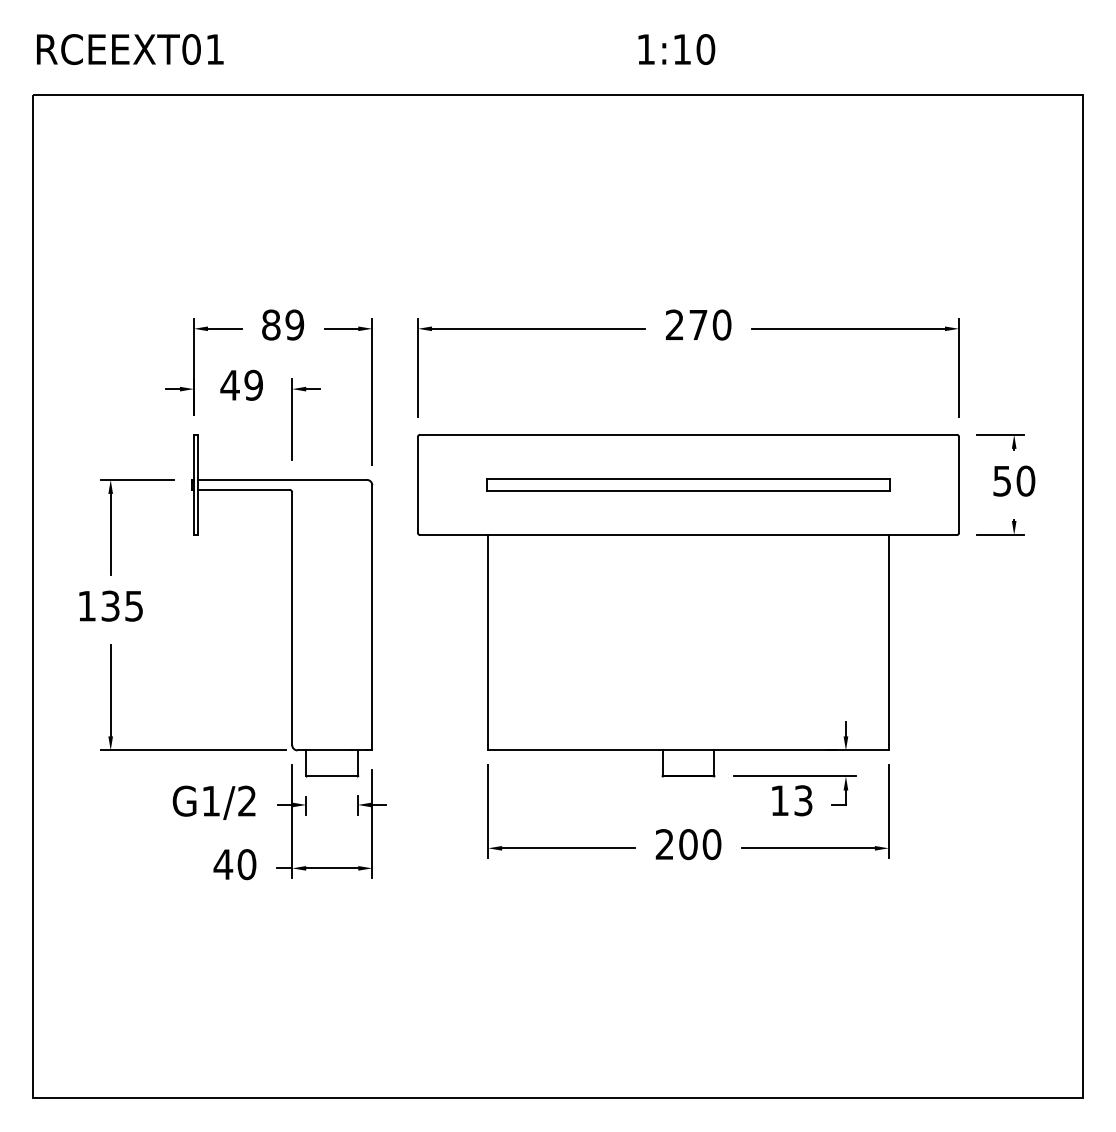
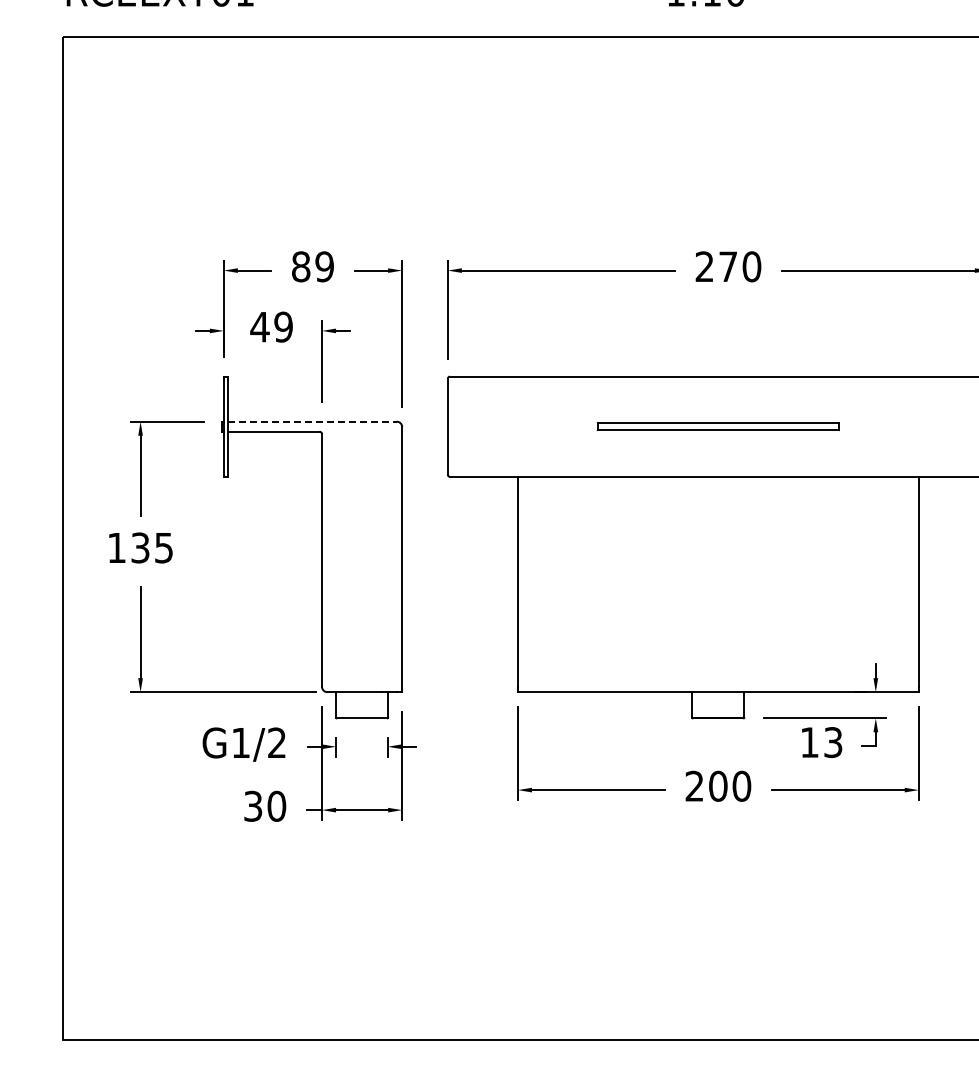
line: (282, 479) -> (312, 421), solid -> dashed
part: (688, 484) -> (718, 426), size x0.6
text: (223, 864) -> (253, 806), 40 -> 30

